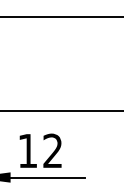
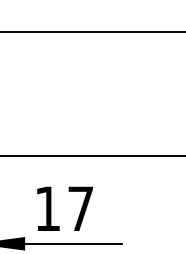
text: (52, 150) -> (80, 208), 12 -> 17

